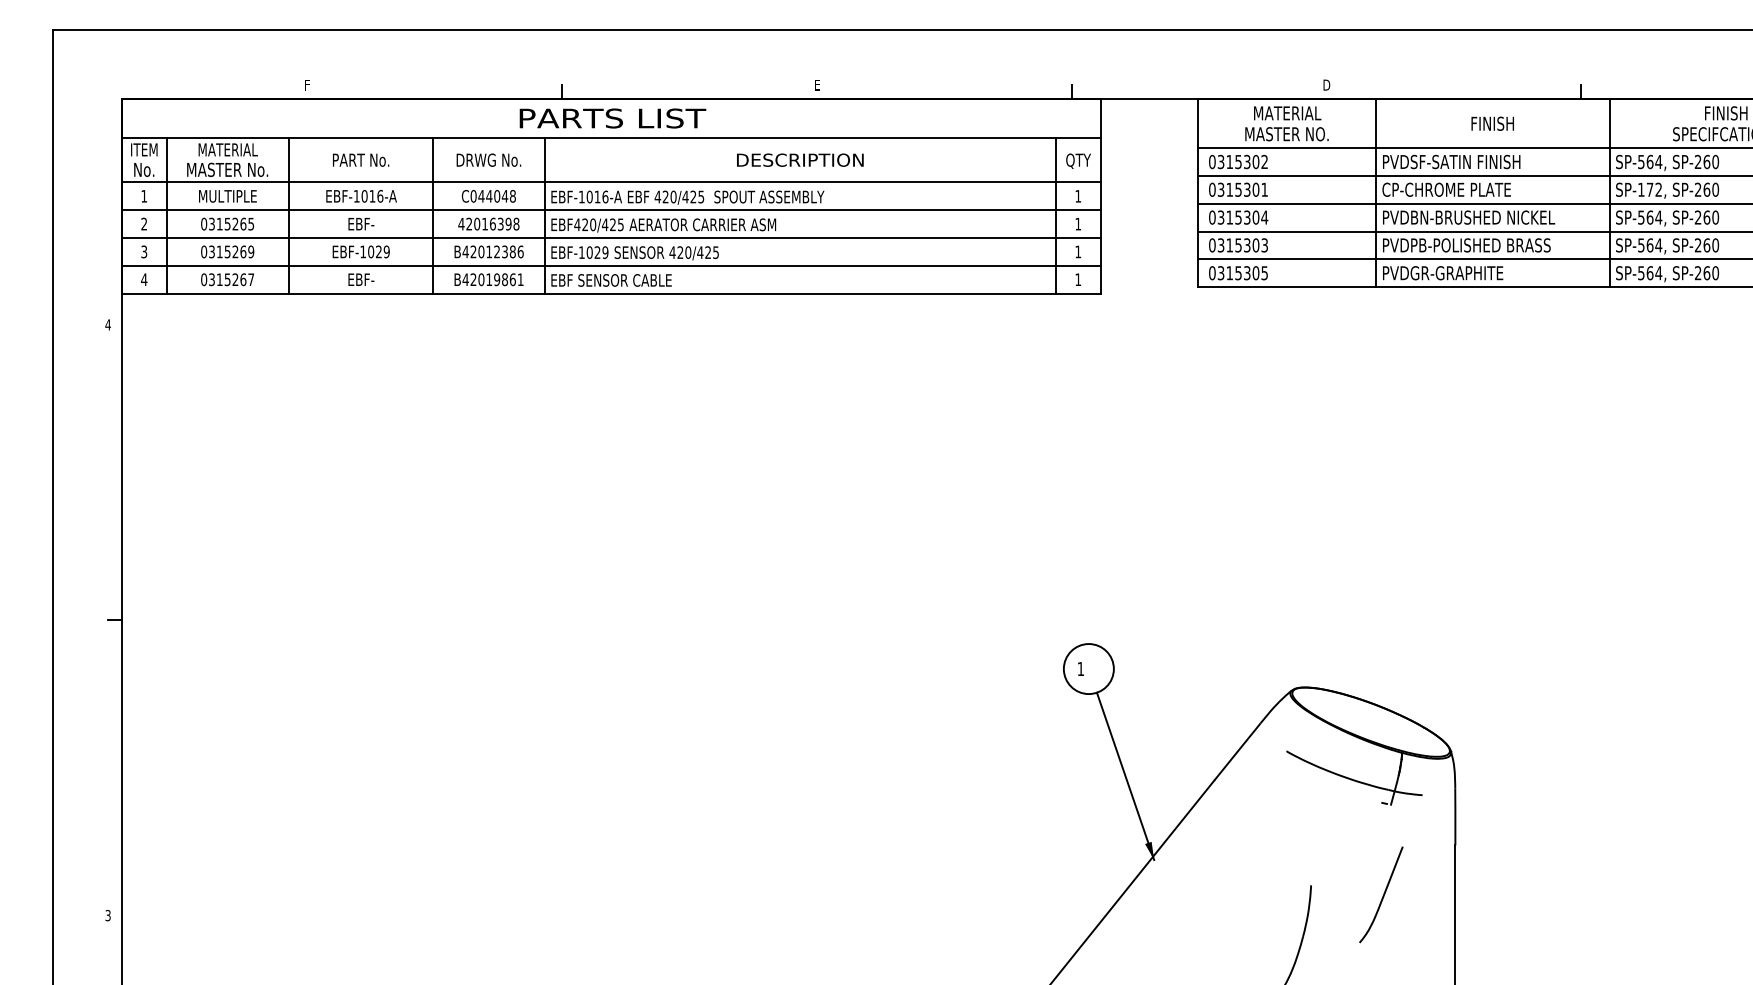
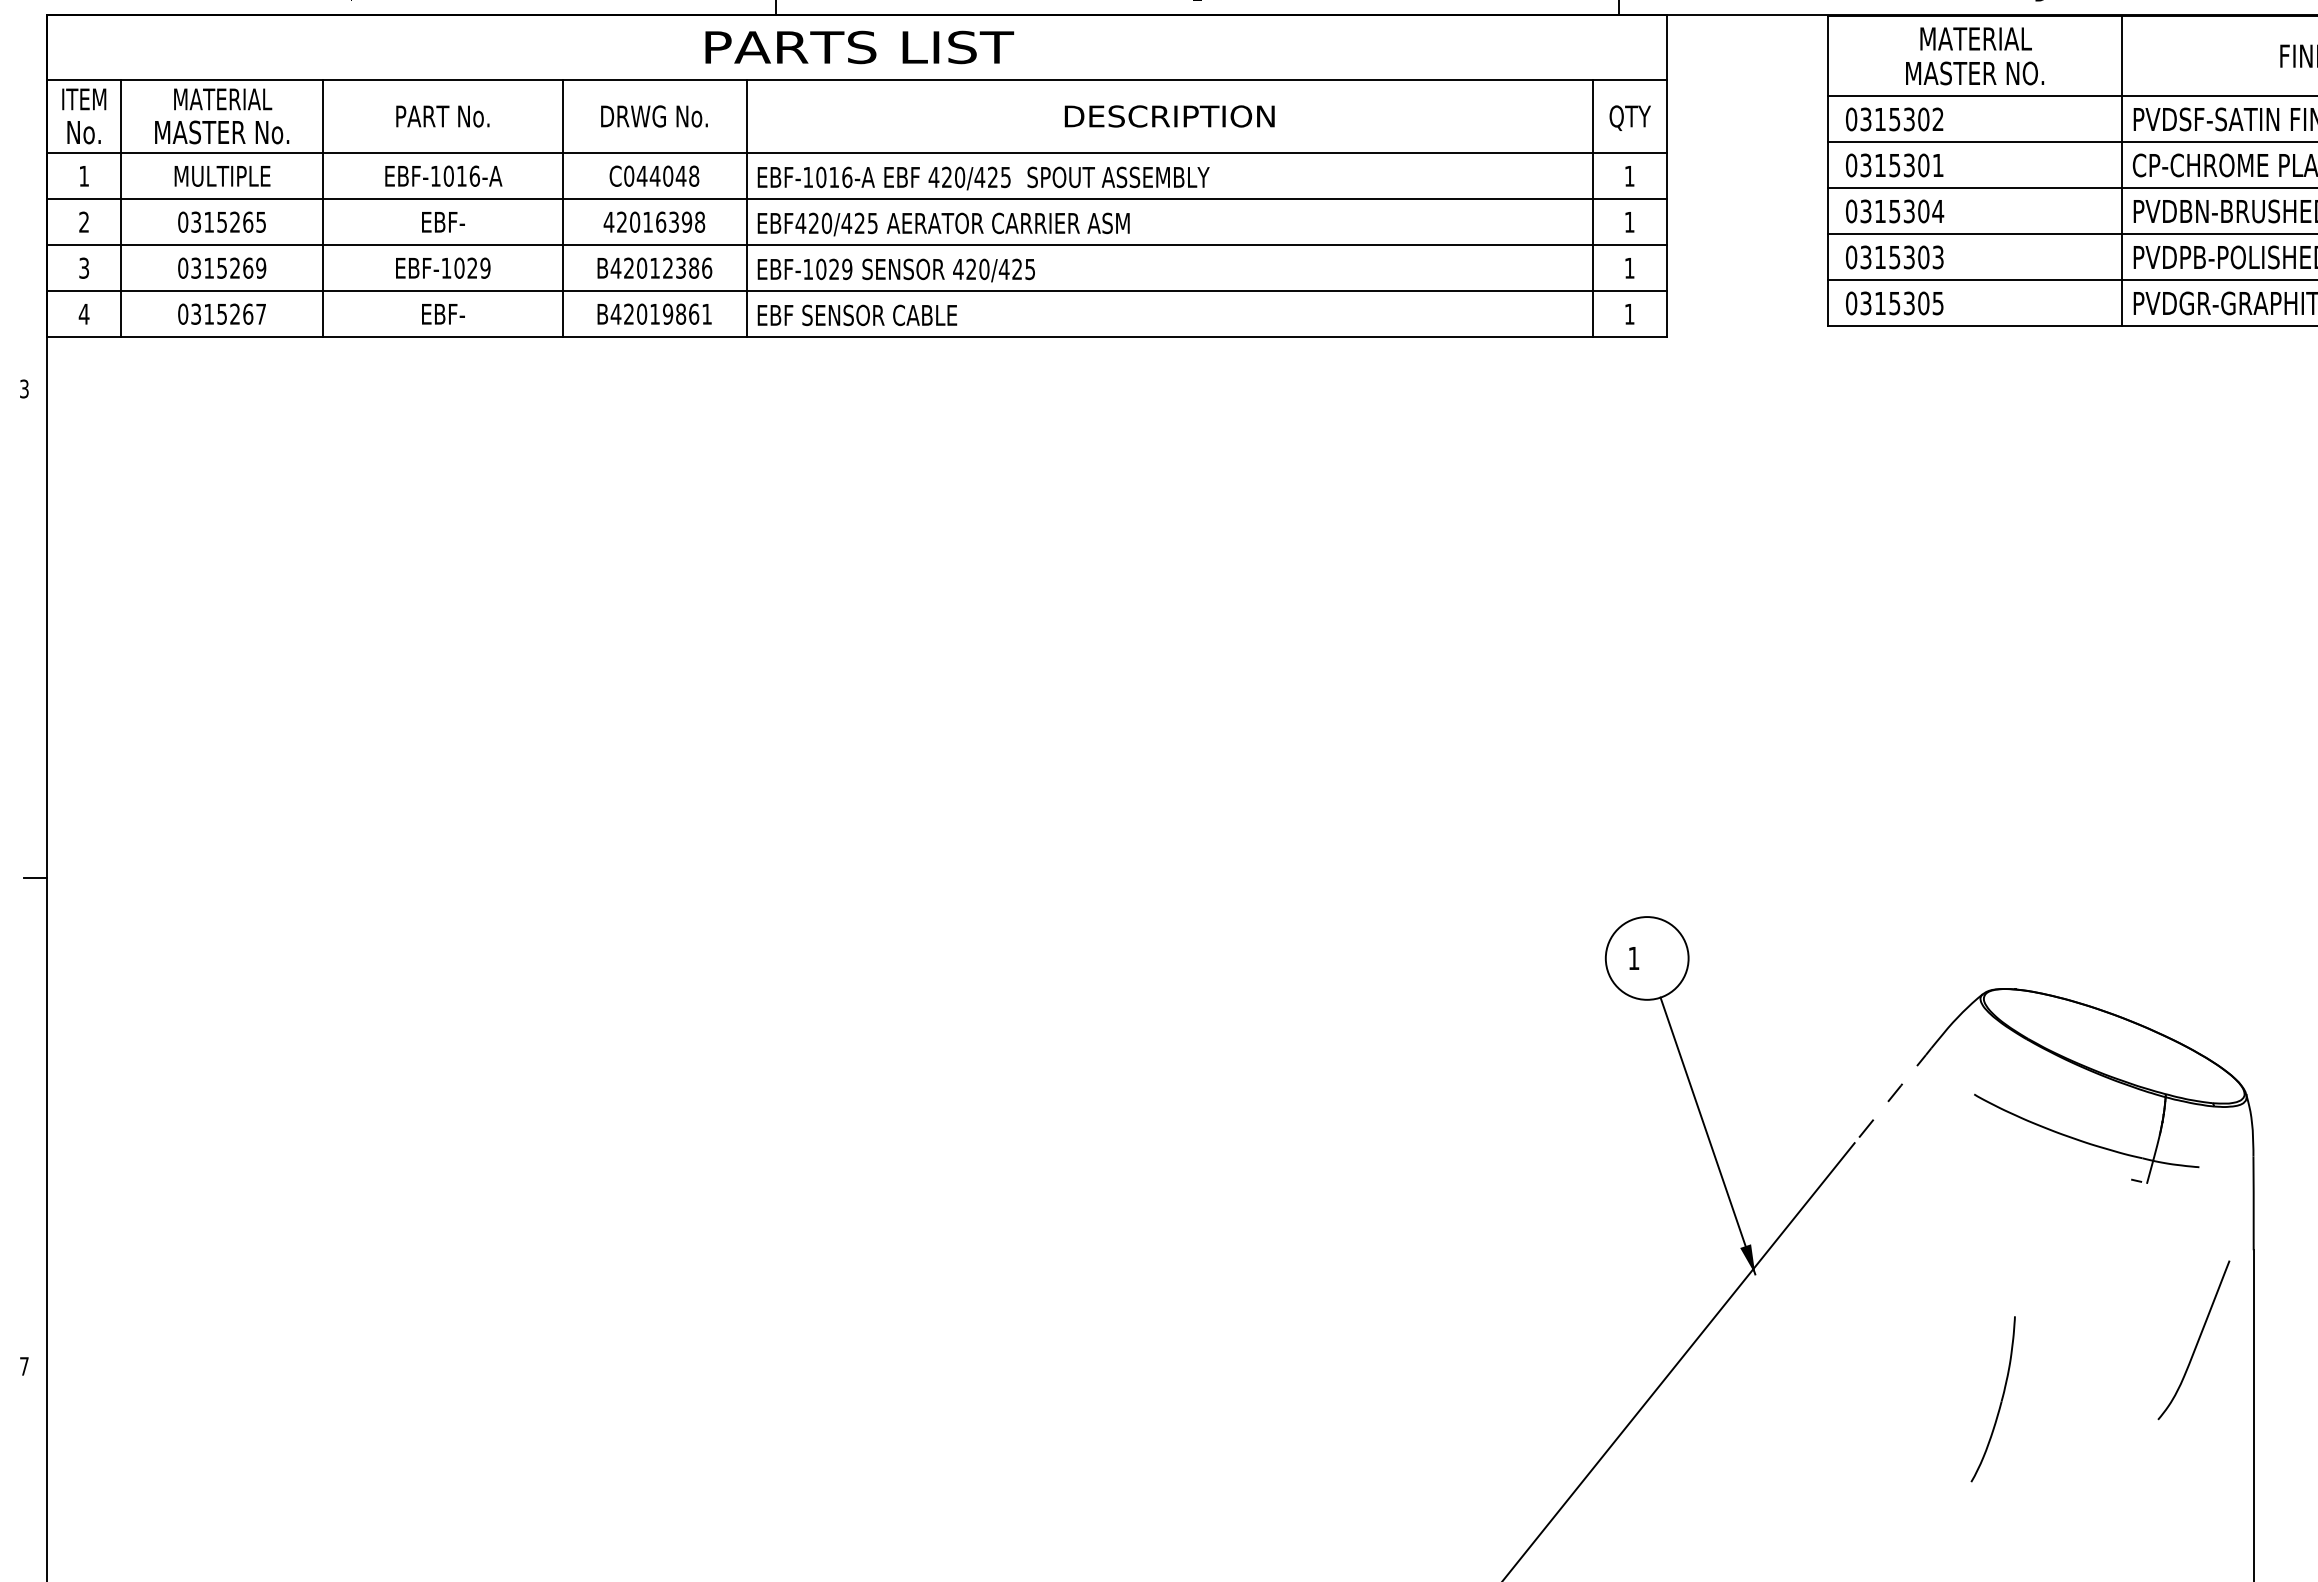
text: (107, 324) -> (23, 388), 4 -> 3
line: (1237, 751) -> (1893, 1094), solid -> dashed
curve: (1382, 895) -> (2195, 1341), moved
text: (107, 915) -> (23, 1366), 3 -> 7

